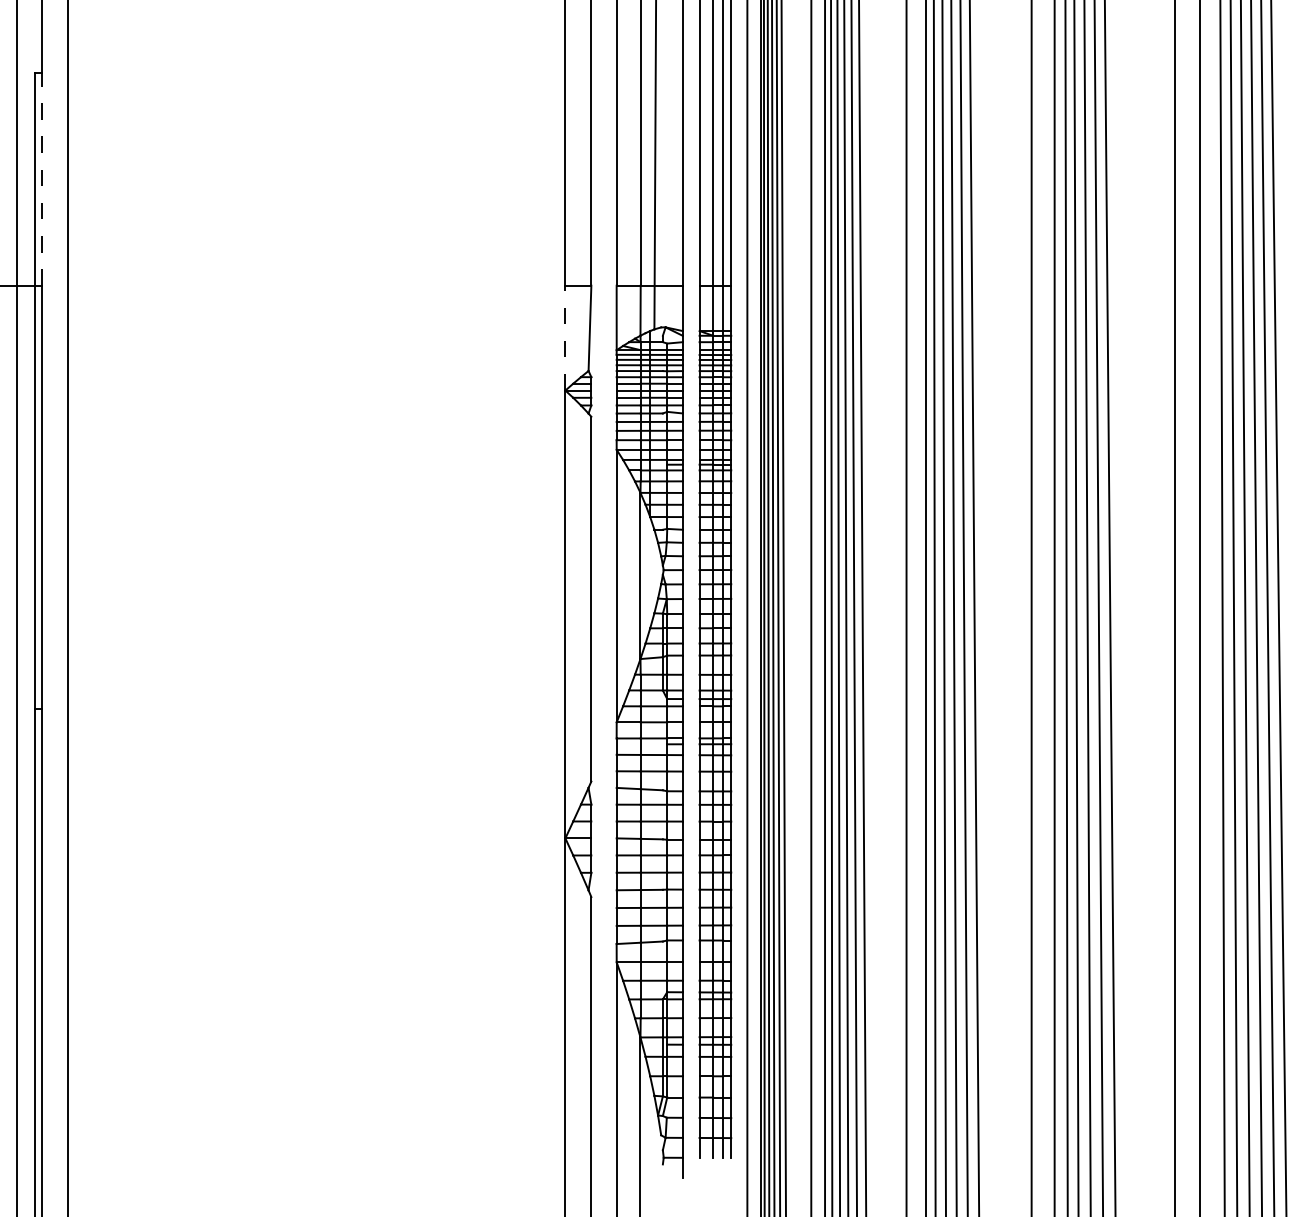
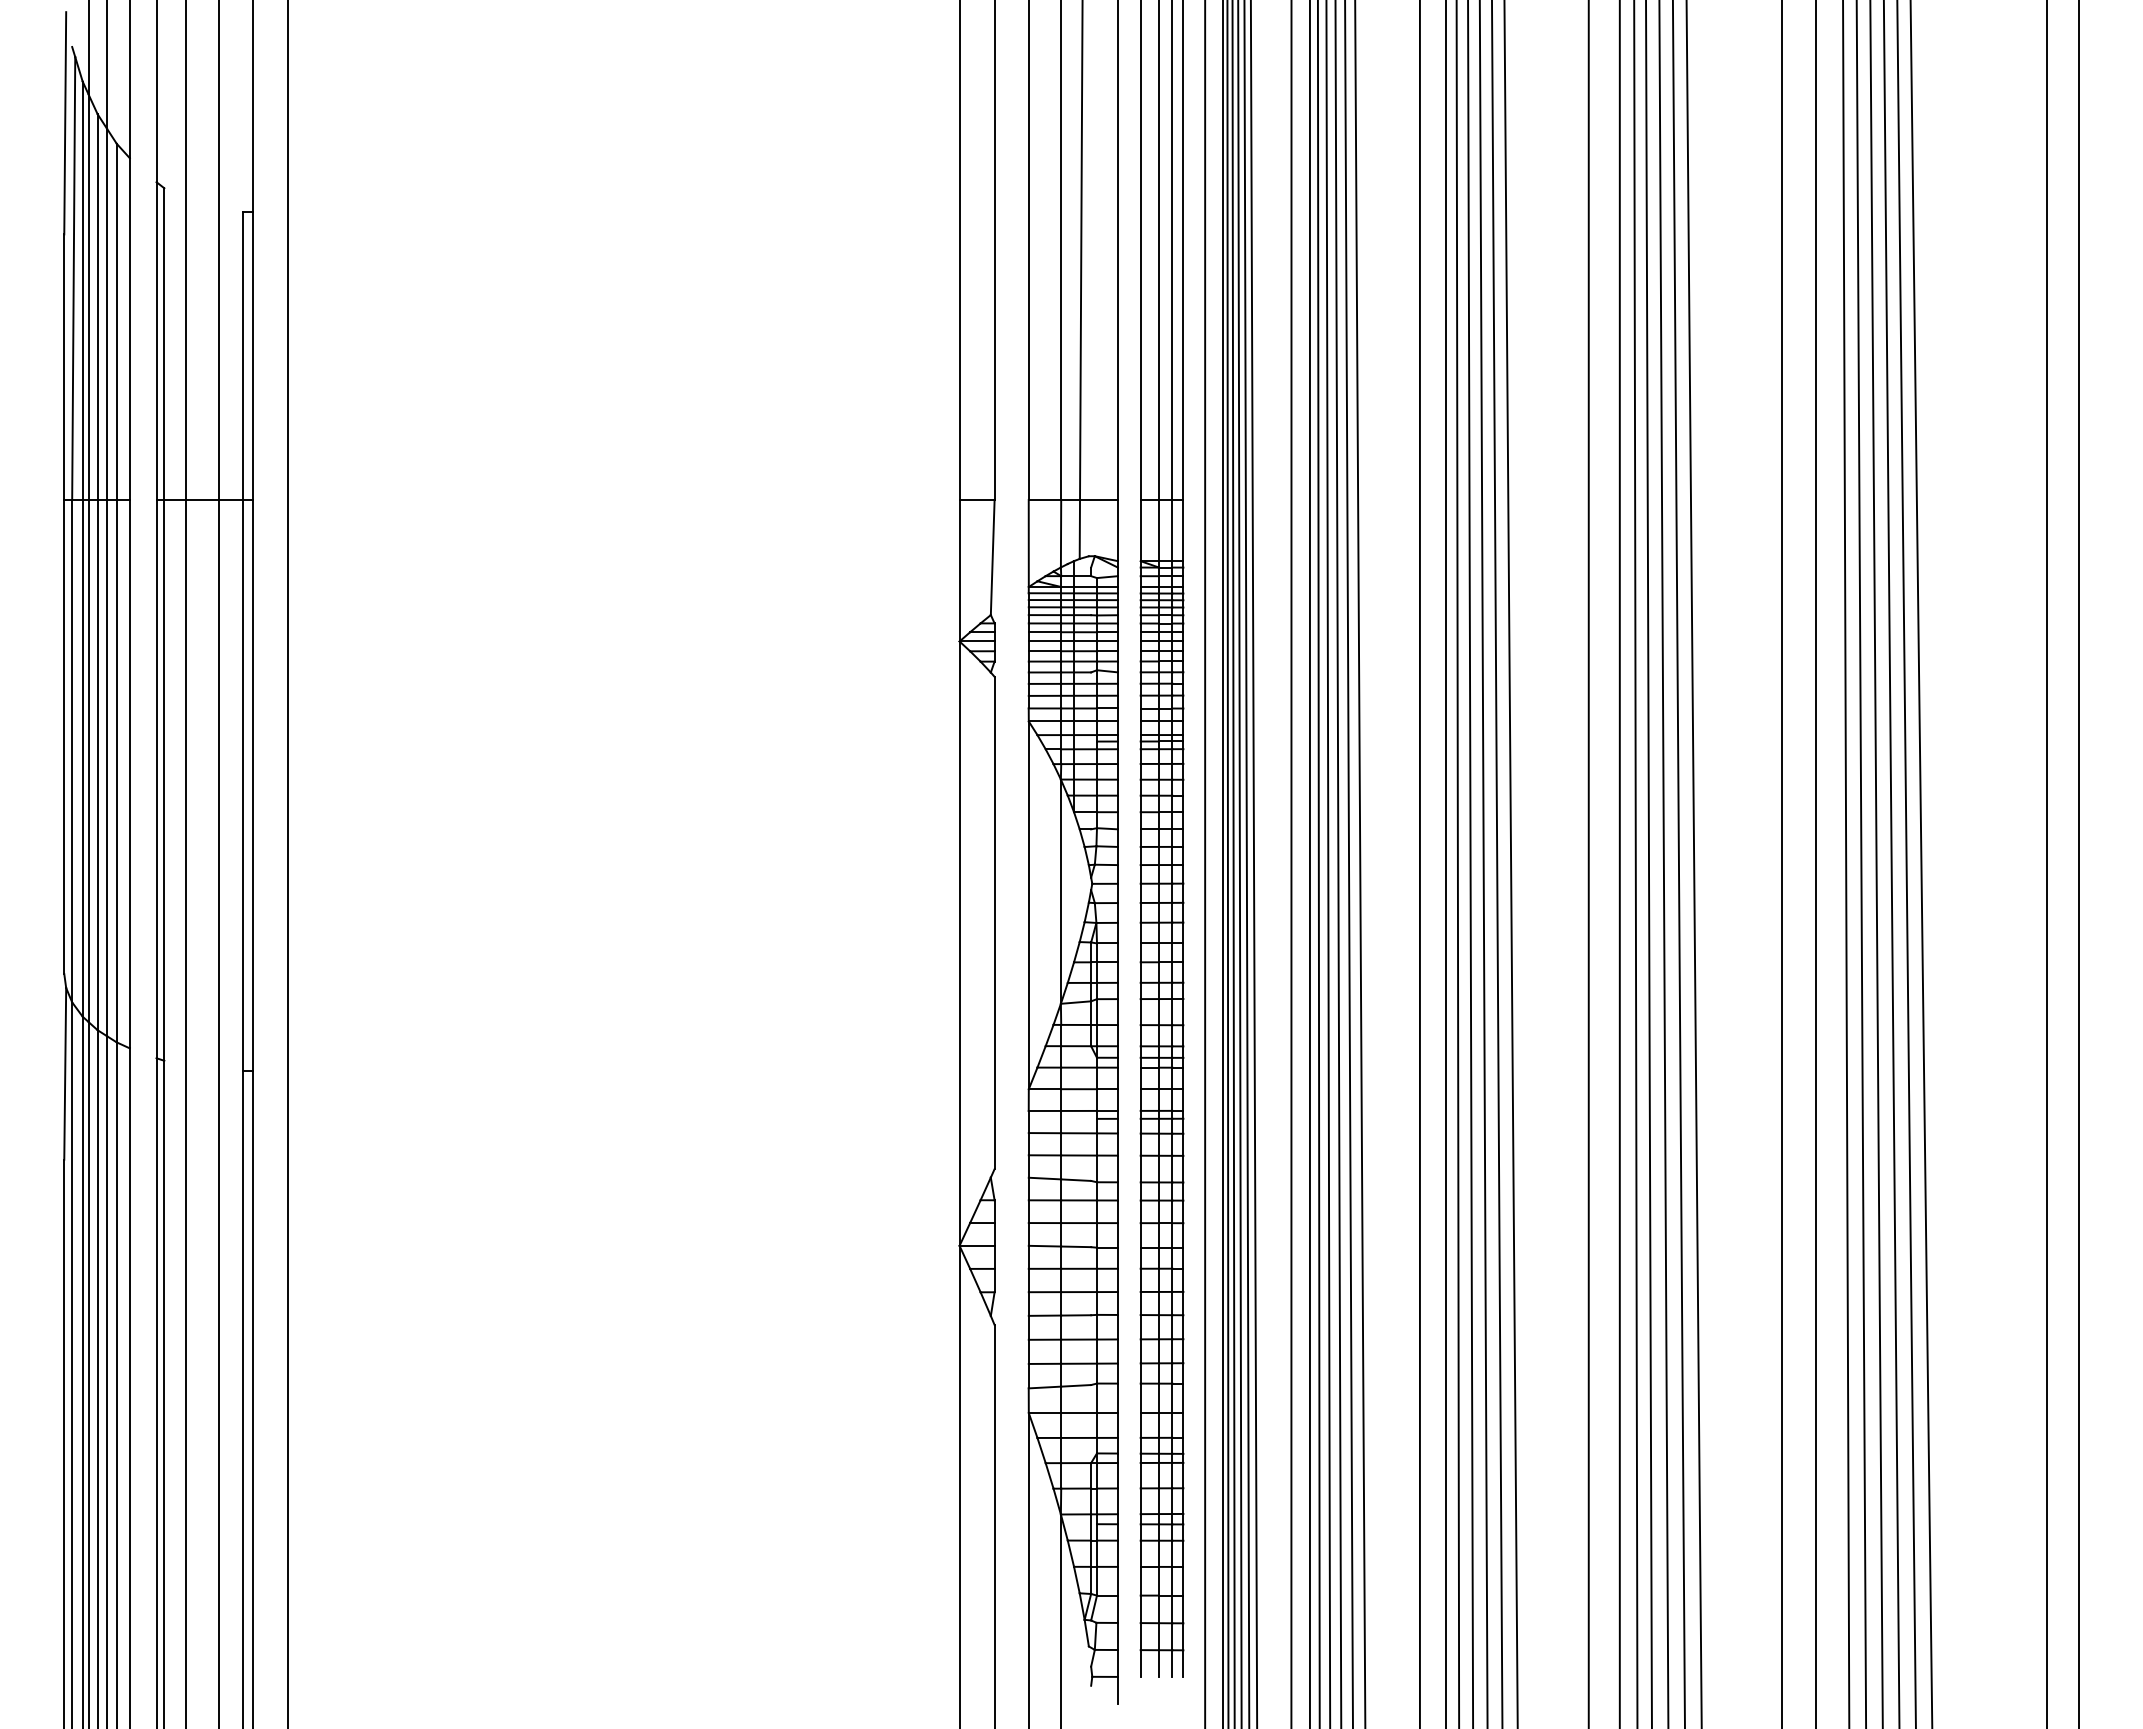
line: (42, 179) -> (253, 356), dashed -> solid
line: (565, 337) -> (959, 570), dashed -> solid

